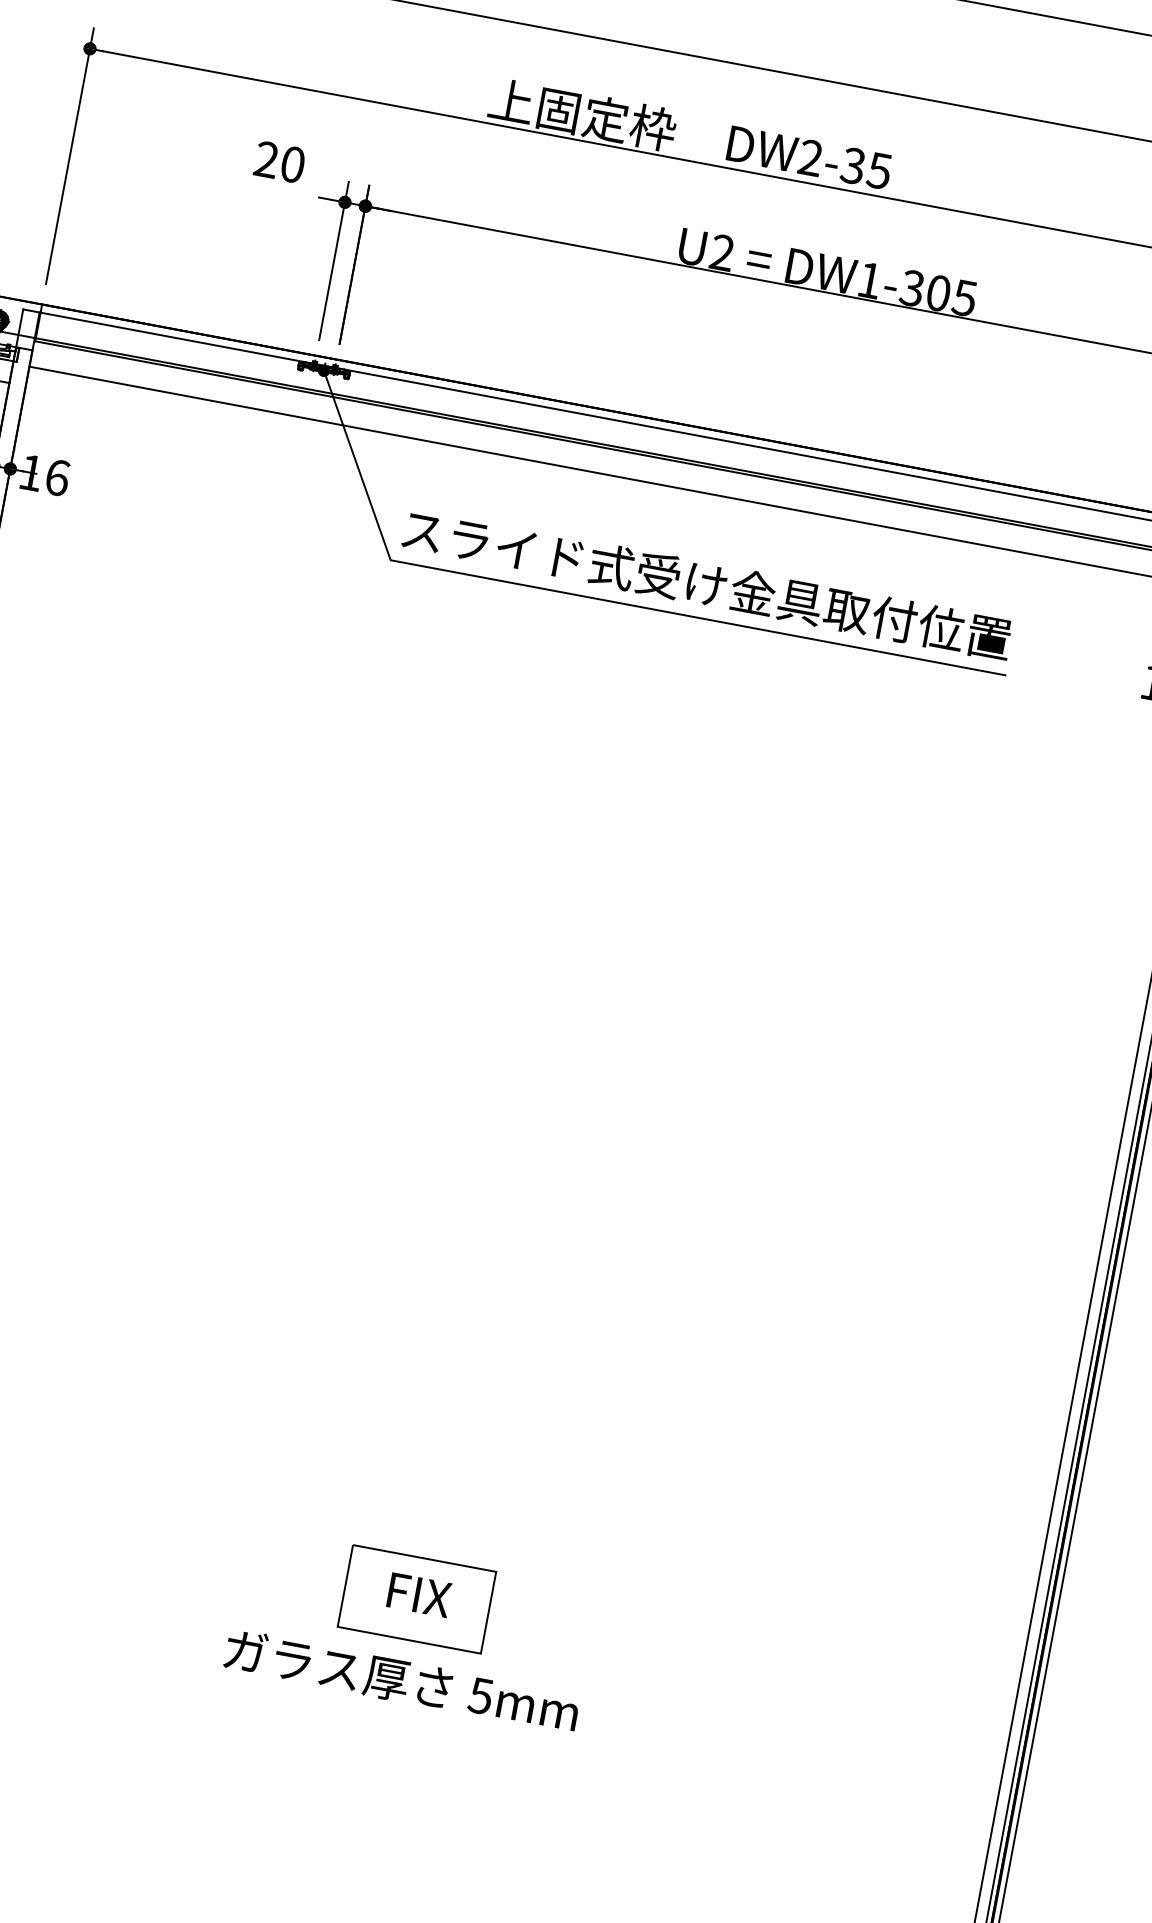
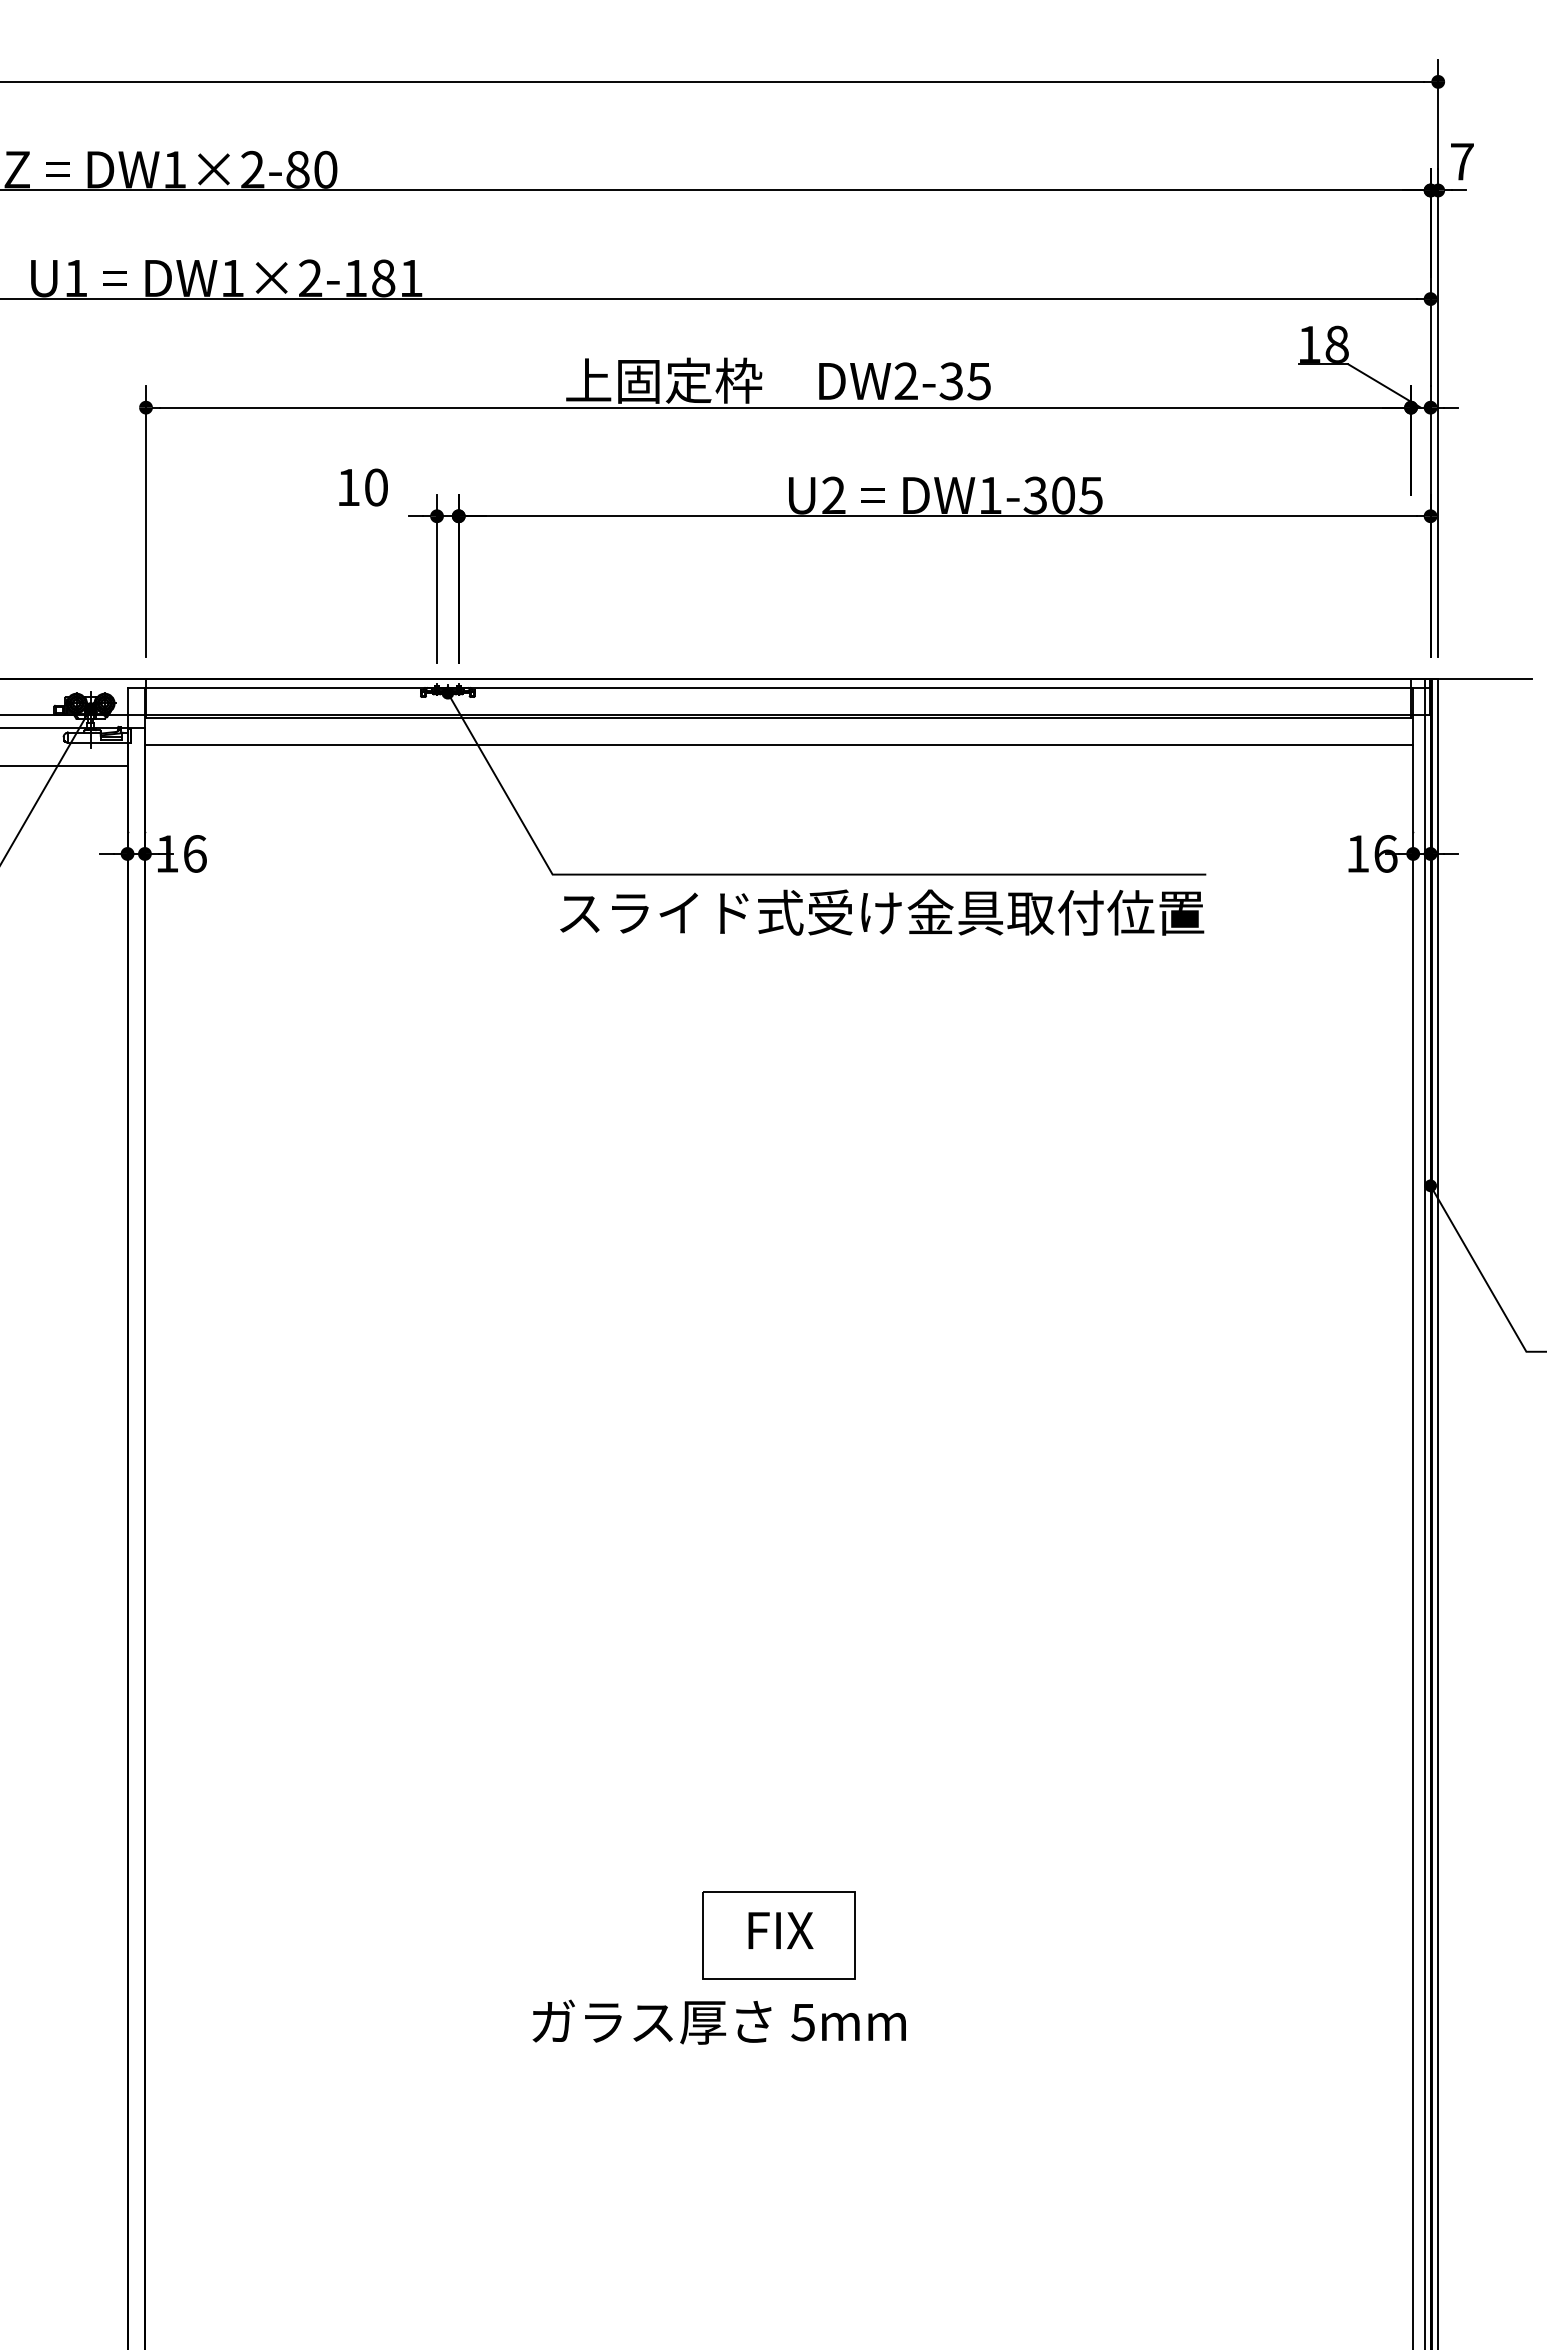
text: (266, 158) -> (348, 486), 20 -> 10
text: (707, 584) -> (882, 912), moved
text: (401, 1680) -> (718, 2021), moved

